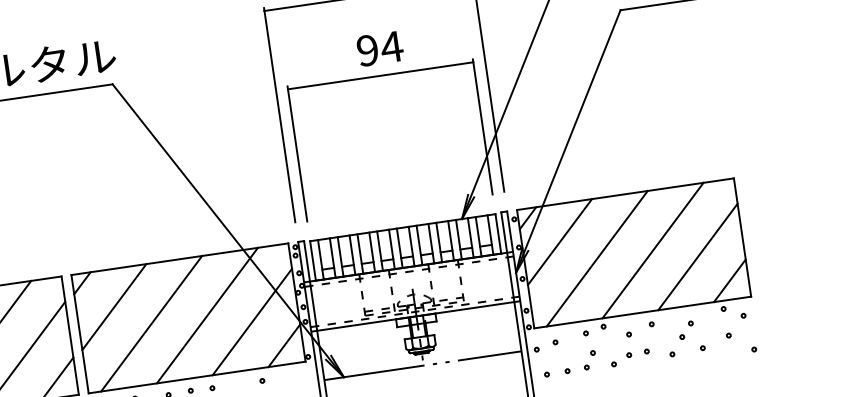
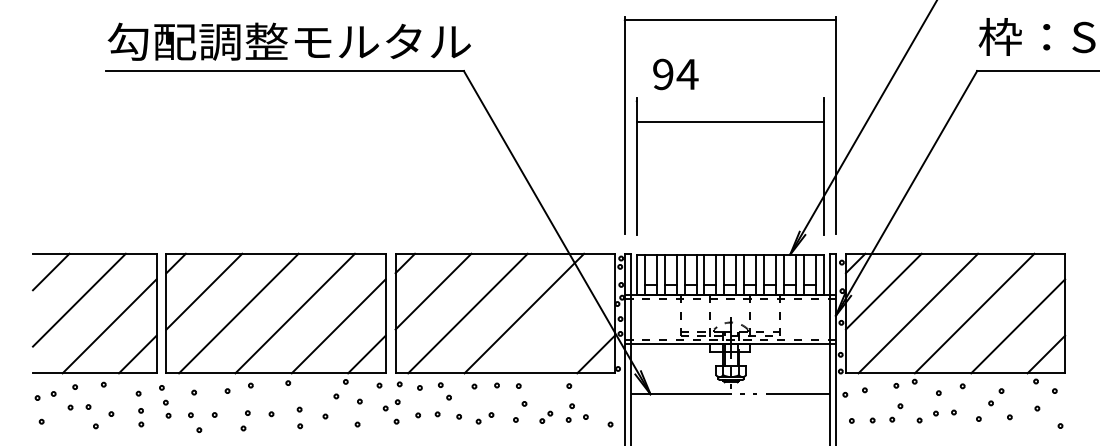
text: (379, 48) -> (675, 74), moved
line: (380, 76) -> (730, 122), moved
line: (252, 322) -> (567, 326), removed

